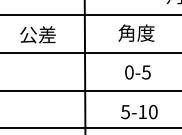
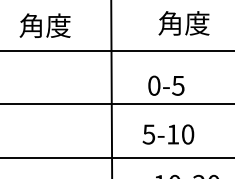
text: (37, 34) -> (44, 25), 公差 -> 角度
text: (137, 72) -> (165, 85), moved
text: (139, 112) -> (168, 135), moved

